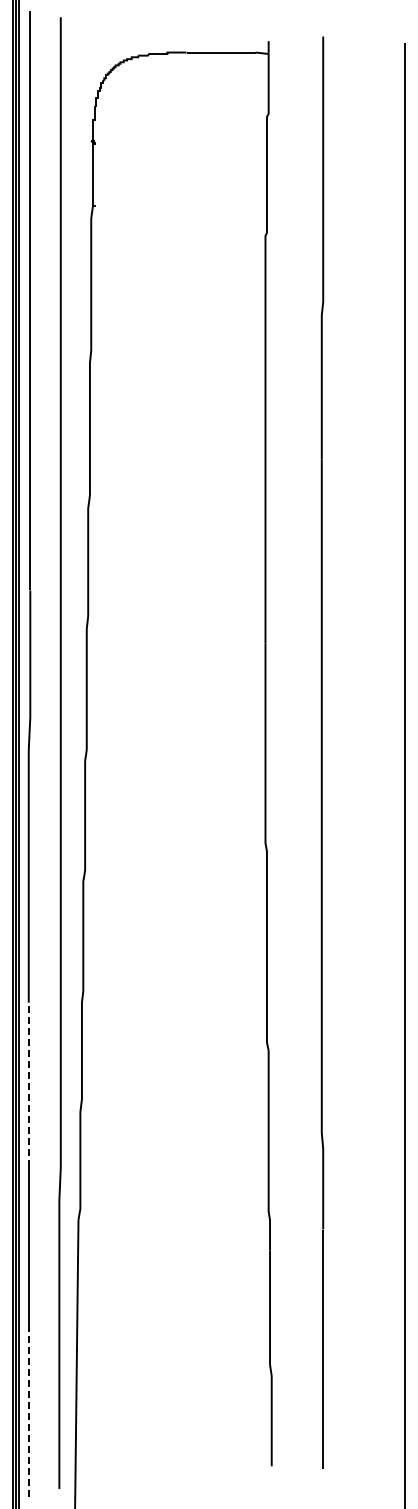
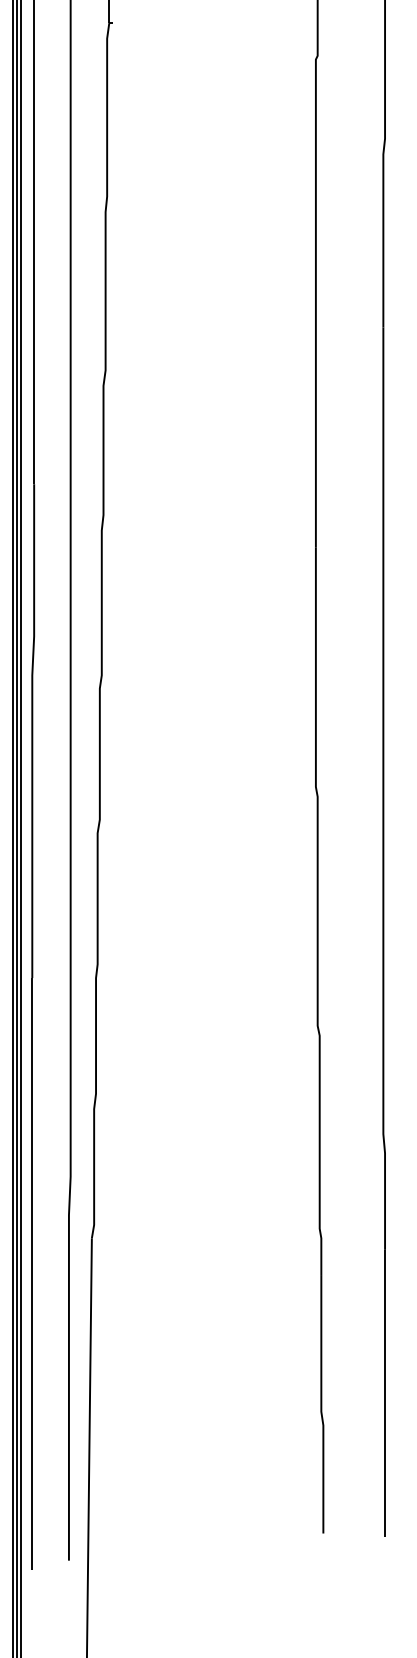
line: (28, 1084) -> (31, 1076), dashed -> solid
line: (28, 1413) -> (31, 1470), dashed -> solid

